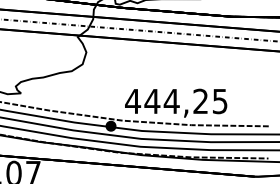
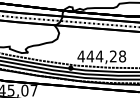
text: (220, 101) -> (122, 56), 444,25 -> 444,28

